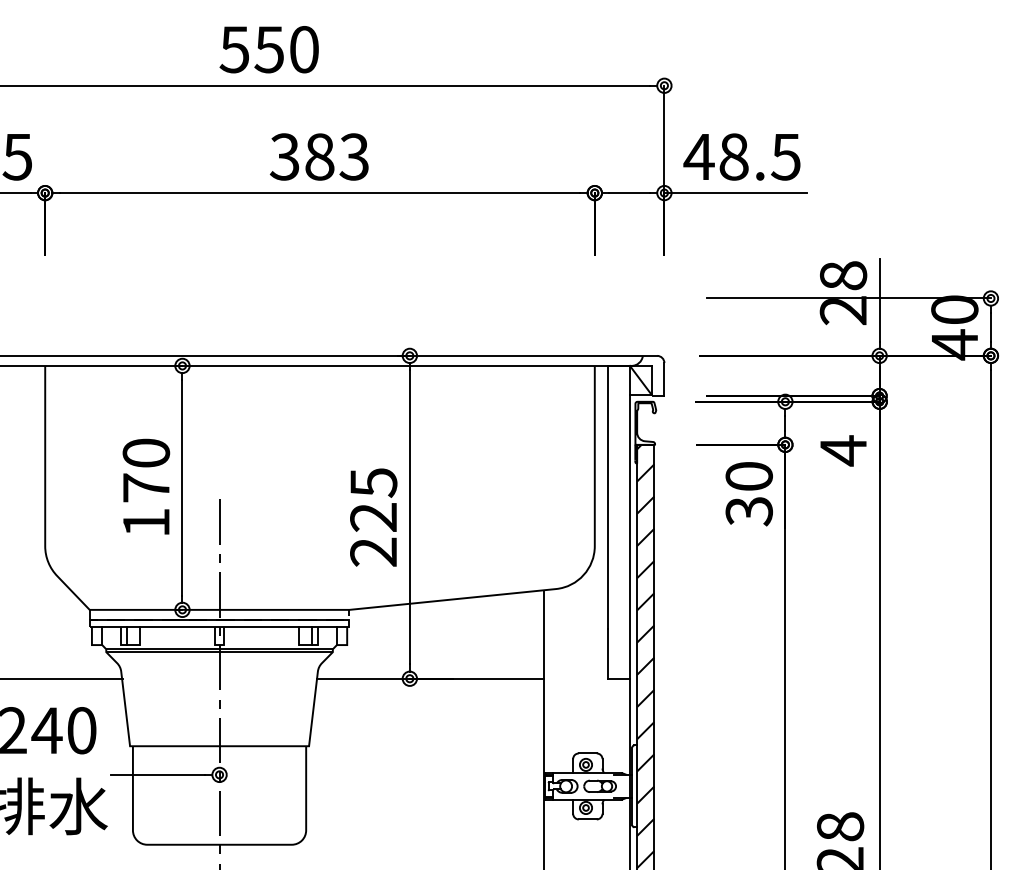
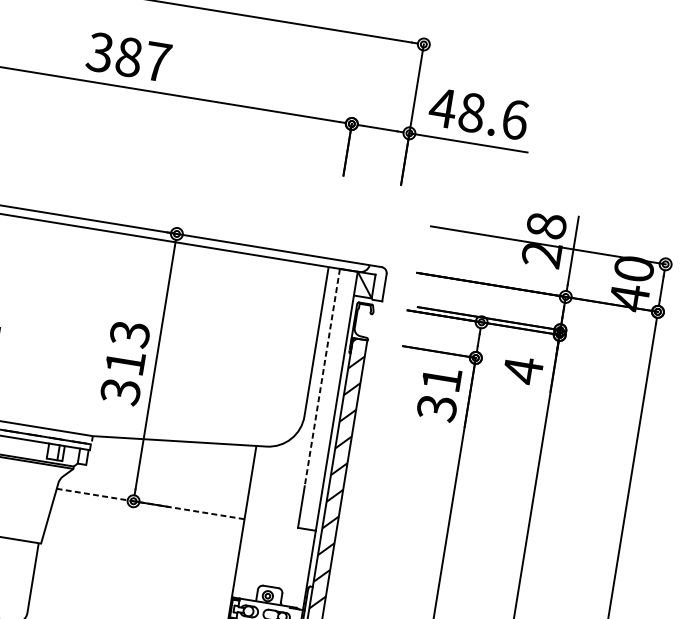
text: (354, 156) -> (157, 61), 383 -> 387
text: (786, 156) -> (515, 119), 48.5 -> 48.6
text: (748, 476) -> (441, 379), 30 -> 31
line: (608, 497) -> (322, 377), solid -> dashed
text: (373, 517) -> (125, 362), 225 -> 313
line: (429, 678) -> (149, 503), solid -> dashed

